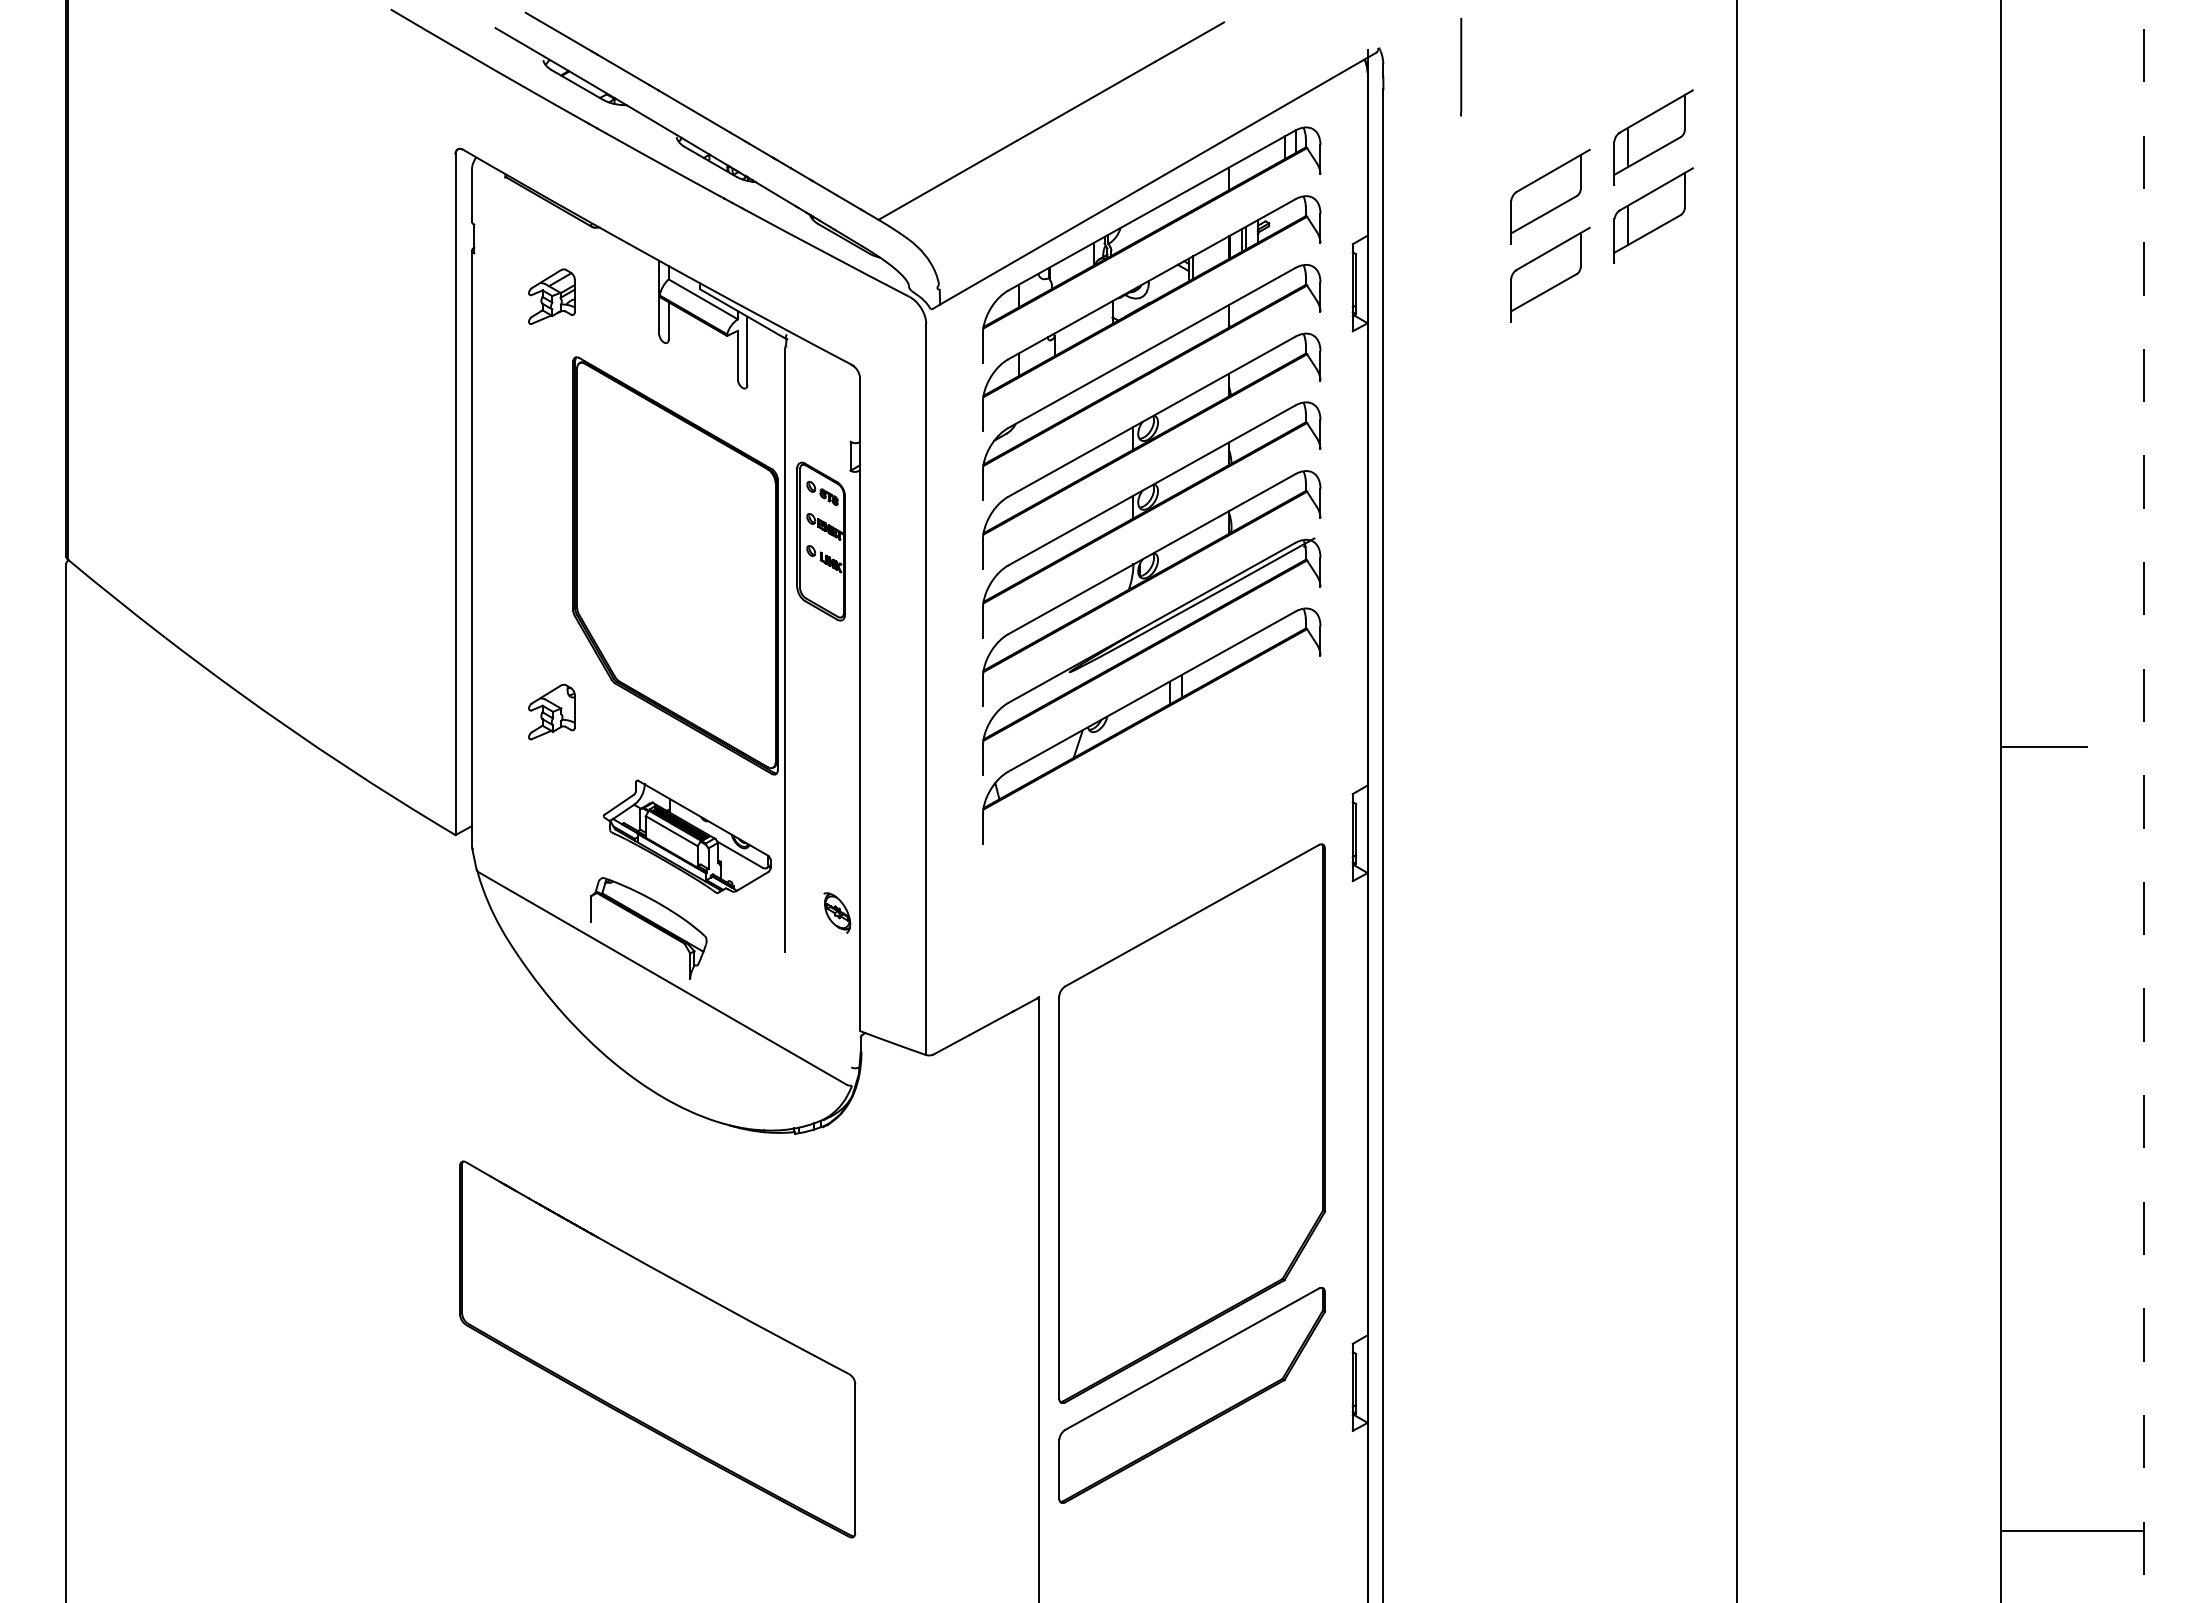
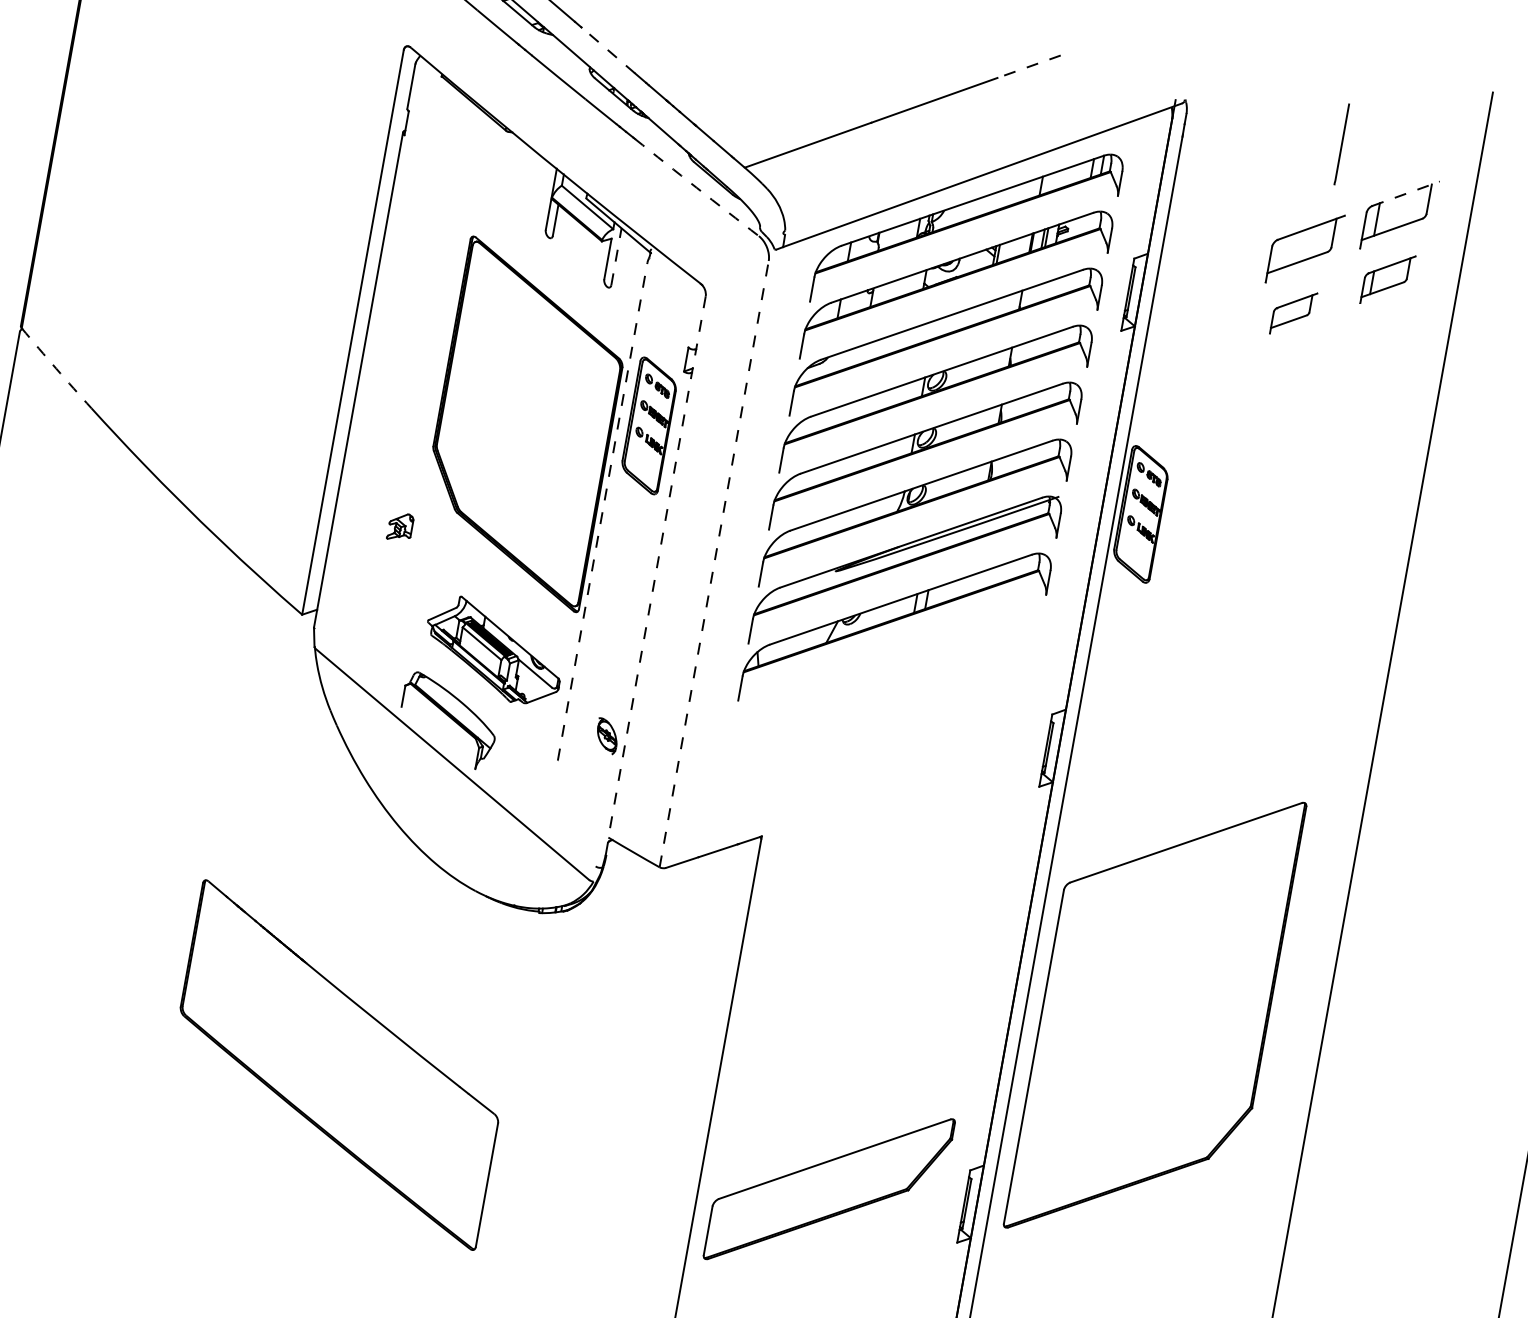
line: (1189, 42) -> (1029, 67), solid -> dashed
line: (1461, 66) -> (1342, 143), moved
line: (694, 111) -> (608, 50), solid -> dashed
line: (1656, 111) -> (1405, 193), solid -> dashed
part: (1653, 215) -> (1387, 279), size x0.7
arc: (826, 253) -> (696, 187), solid -> dashed
part: (1550, 274) -> (1293, 313), size x0.6
part: (551, 296) -> (462, 182), removed
line: (747, 350) -> (616, 256), solid -> dashed
part: (1413, 541) -> (1140, 514), added
arc: (116, 599) -> (56, 368), solid -> dashed
line: (784, 651) -> (602, 511), solid -> dashed
line: (926, 689) -> (714, 564), solid -> dashed
line: (860, 705) -> (657, 567), solid -> dashed
part: (551, 711) -> (400, 526), size x0.6
part: (1192, 1123) -> (1155, 1015), moved
part: (657, 1349) -> (339, 1065), moved

